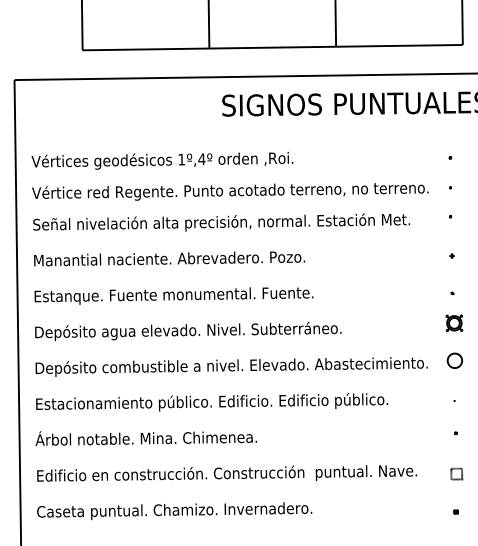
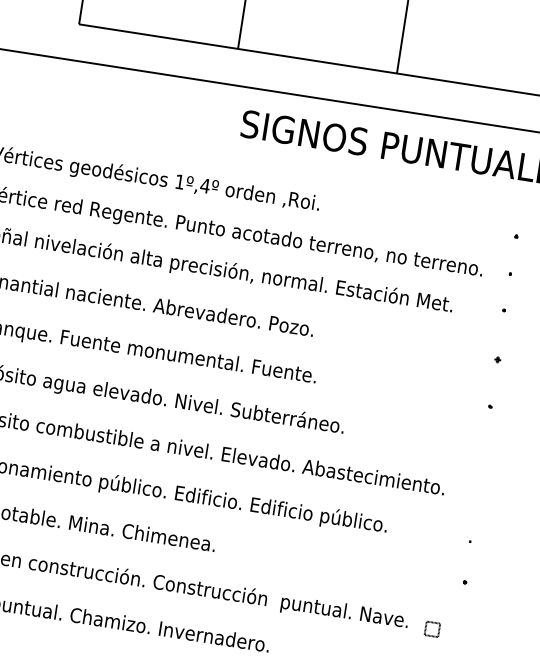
part: (454, 323) -> (486, 444), removed
part: (454, 360) -> (478, 491), removed
part: (456, 473) -> (432, 628), moved

